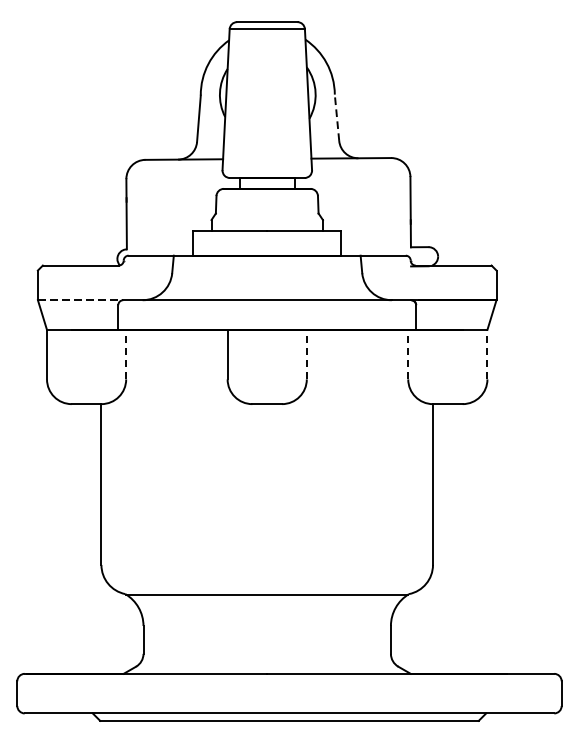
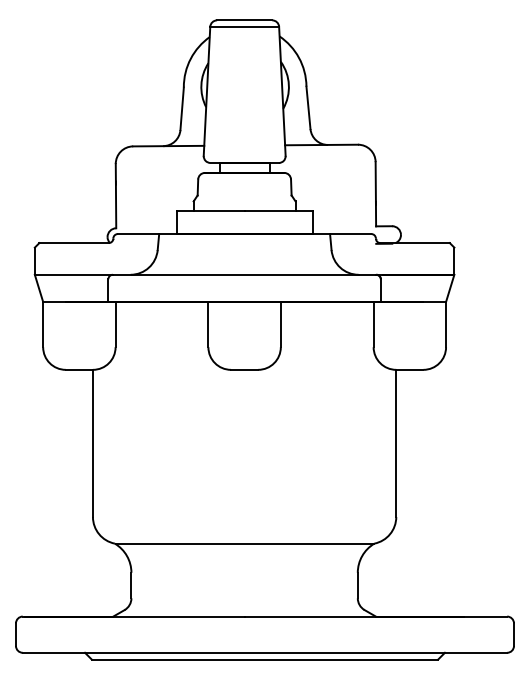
line: (337, 117) -> (308, 107), dashed -> solid
line: (81, 299) -> (74, 274), dashed -> solid
line: (126, 354) -> (115, 324), dashed -> solid
line: (306, 354) -> (280, 324), dashed -> solid
line: (408, 354) -> (373, 324), dashed -> solid
line: (487, 354) -> (446, 324), dashed -> solid

